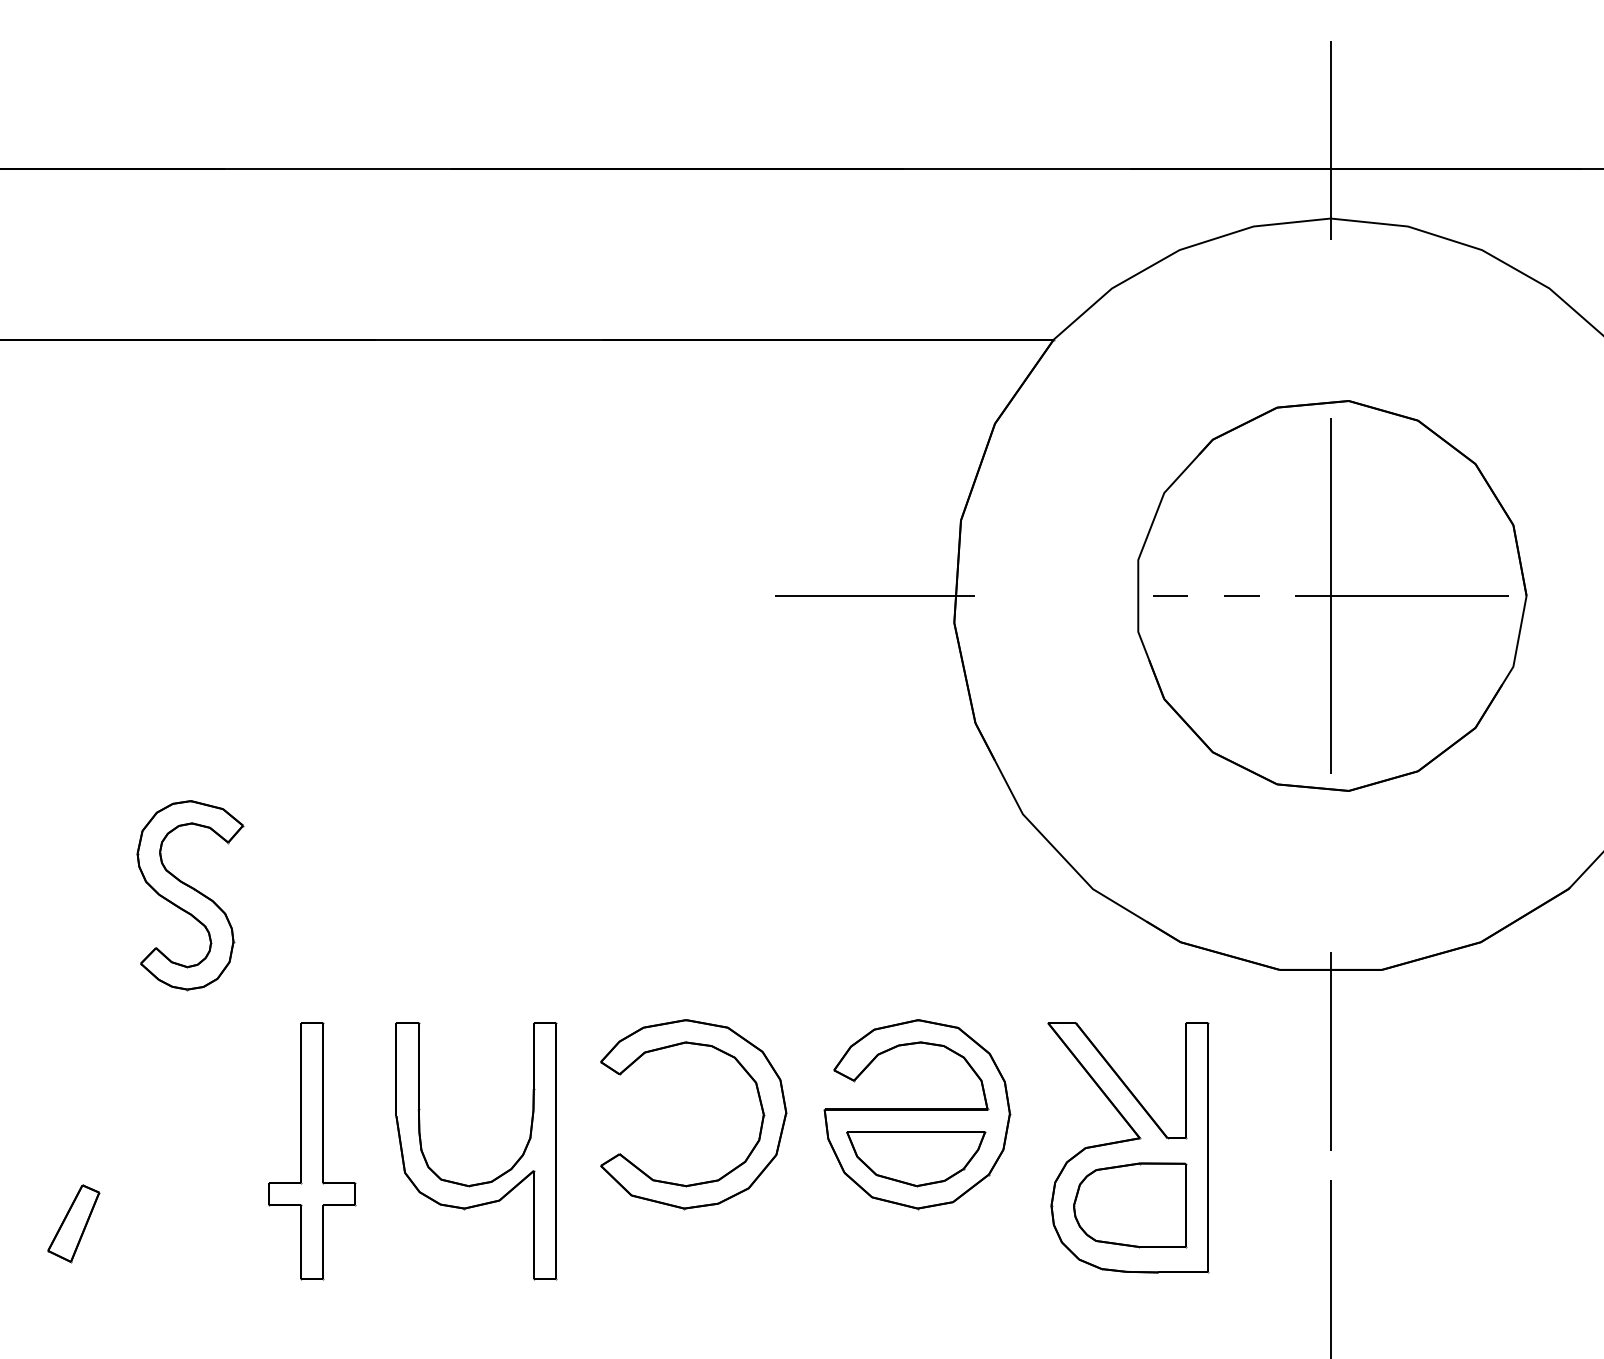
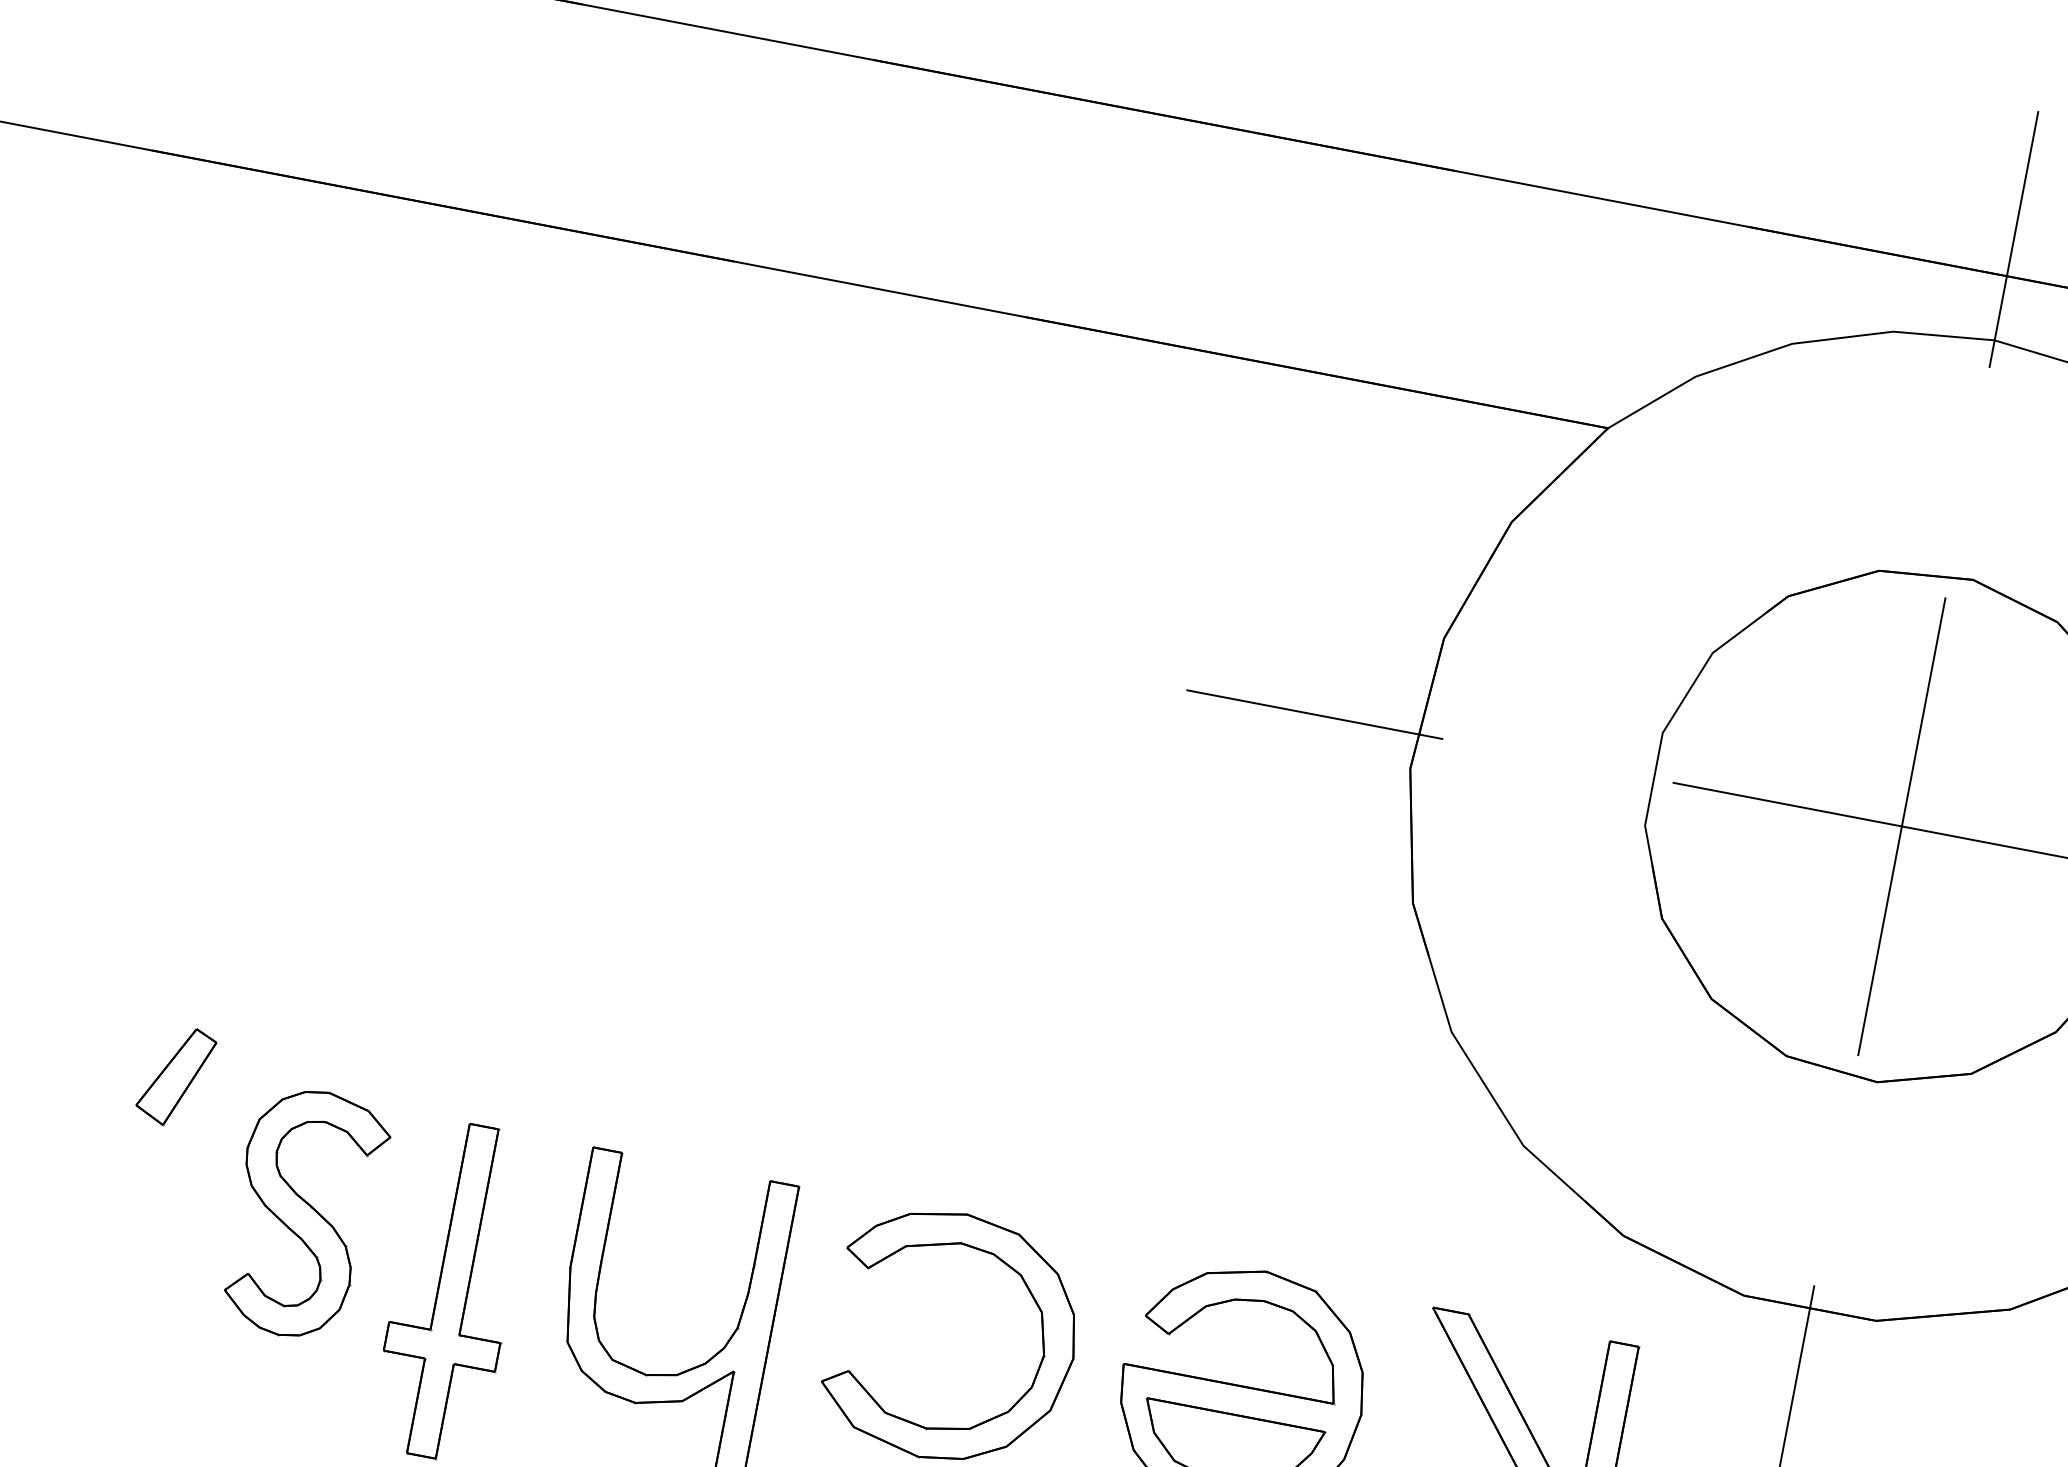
line: (1241, 595) -> (1787, 804), dashed -> solid
part: (190, 895) -> (305, 1214), moved
part: (73, 1223) -> (175, 1076), moved

